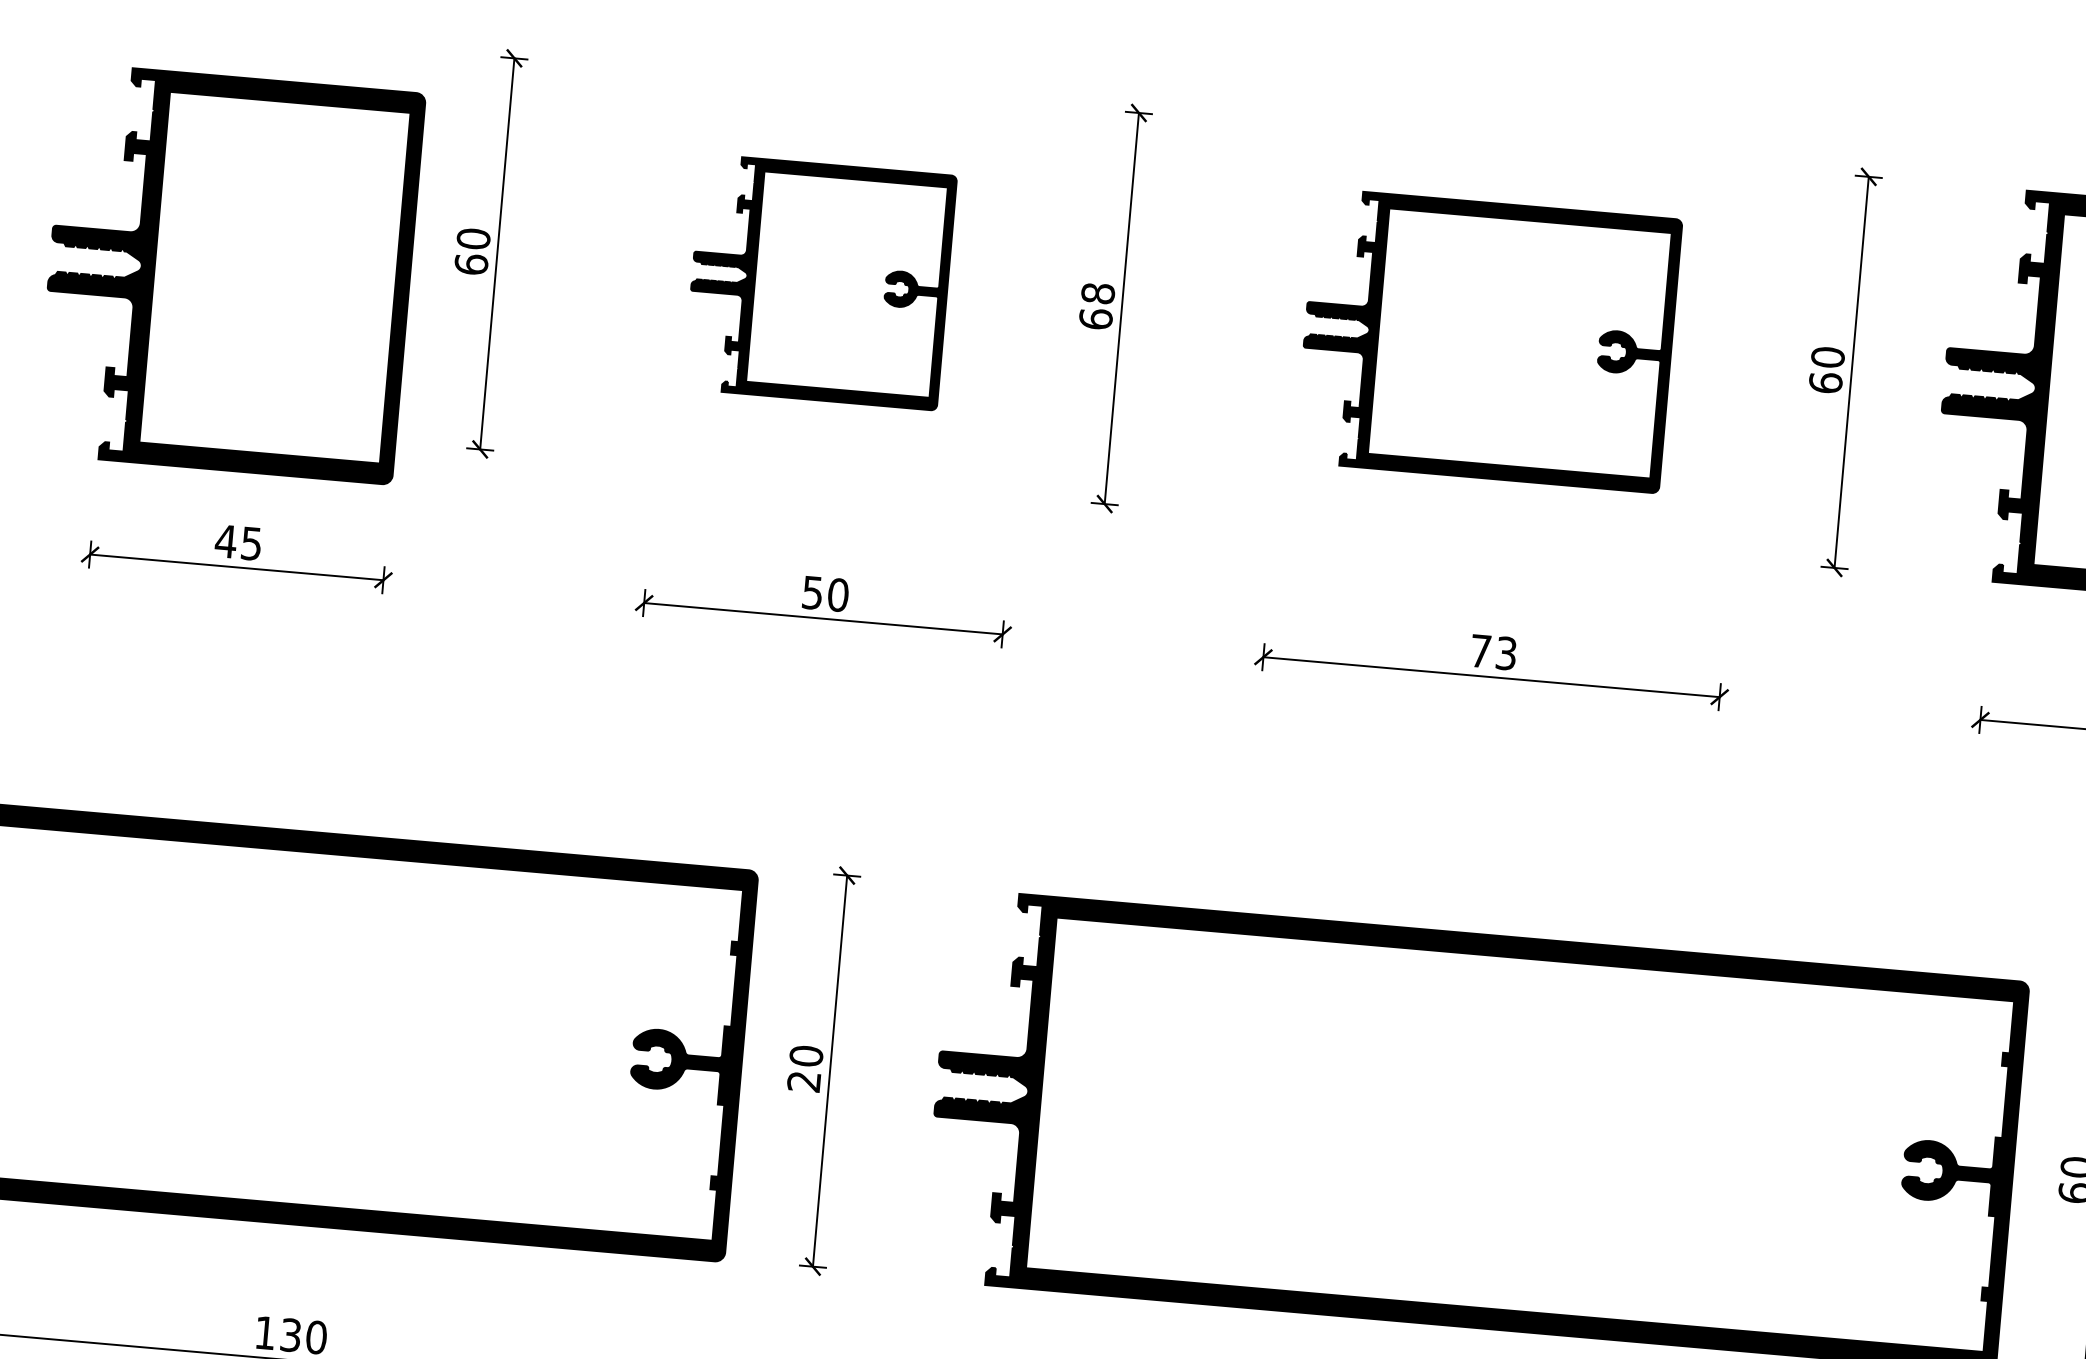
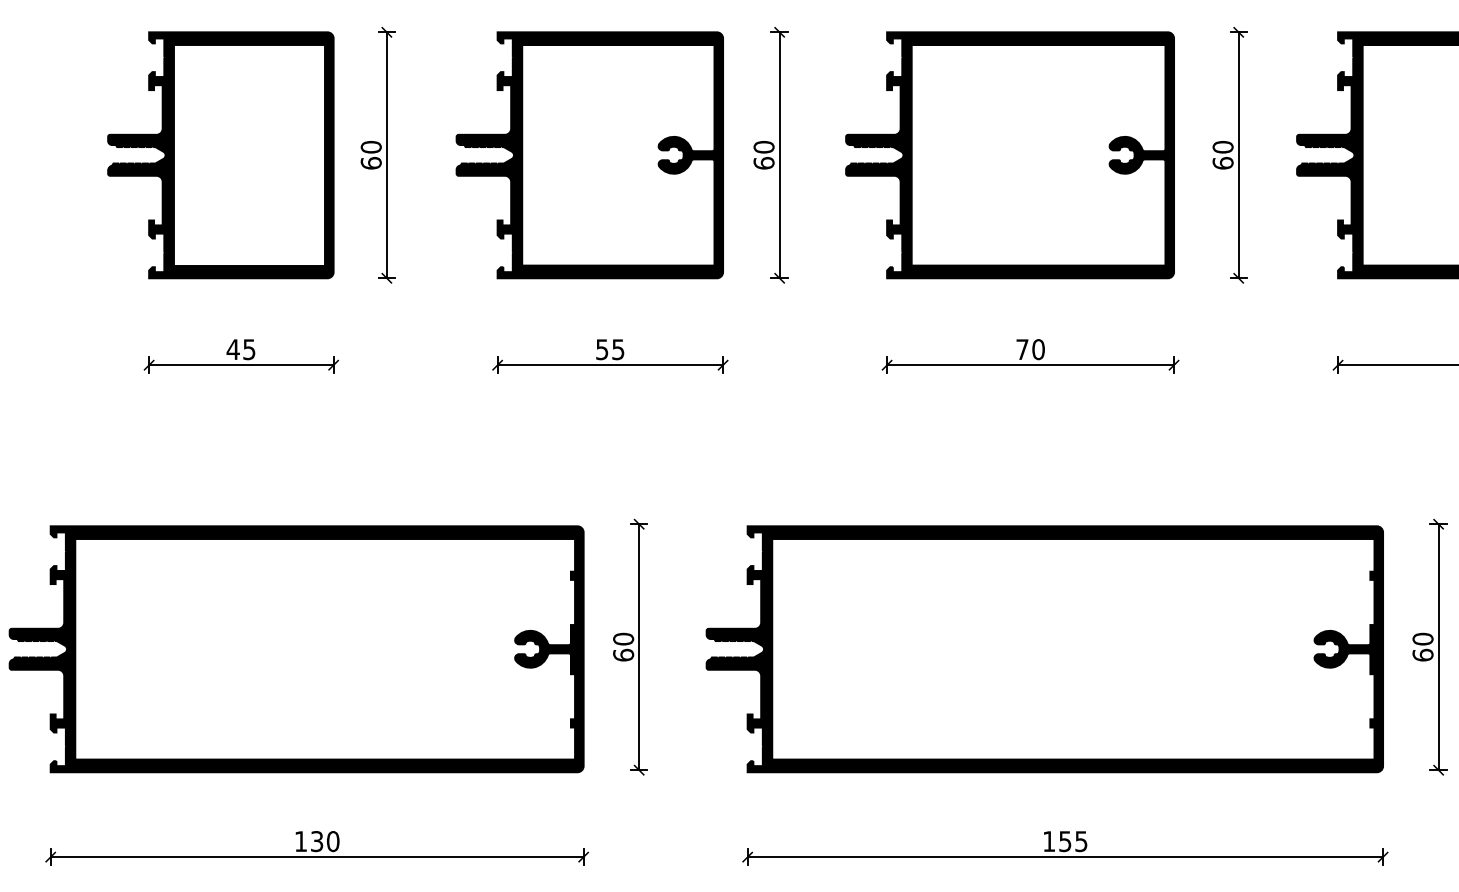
part: (229, 273) -> (220, 155), moved
part: (819, 282) -> (589, 155), size x1.67
text: (1097, 293) -> (763, 147), 68 -> 60
part: (1487, 340) -> (1009, 155), size x1.43
text: (838, 594) -> (618, 349), 50 -> 55
text: (1506, 653) -> (1038, 349), 73 -> 70
text: (804, 1080) -> (623, 654), 20 -> 60

